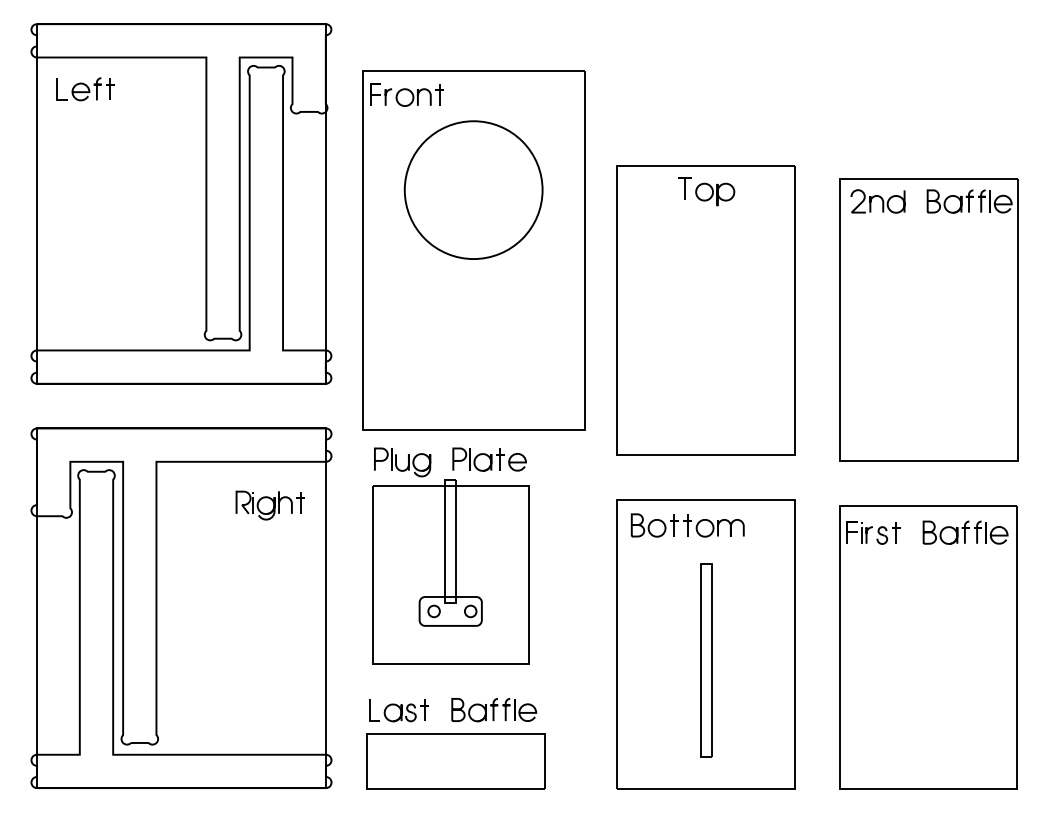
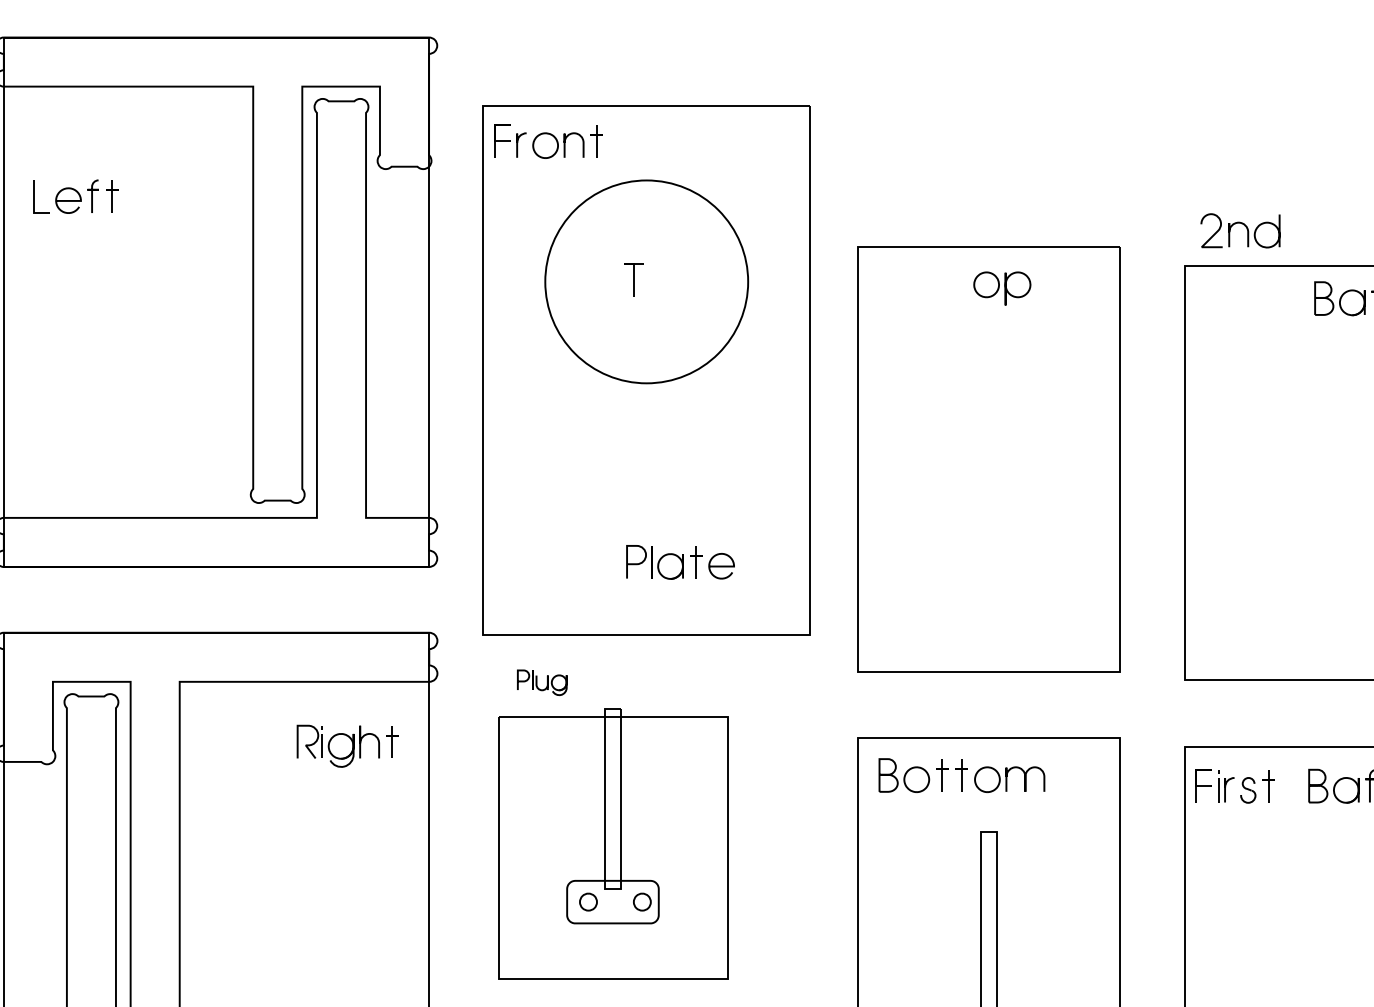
part: (85, 89) -> (75, 197), moved
line: (684, 188) -> (633, 279), moved
part: (877, 201) -> (1239, 230), moved
part: (489, 459) -> (680, 562), moved
part: (402, 462) -> (541, 682), size x0.6

